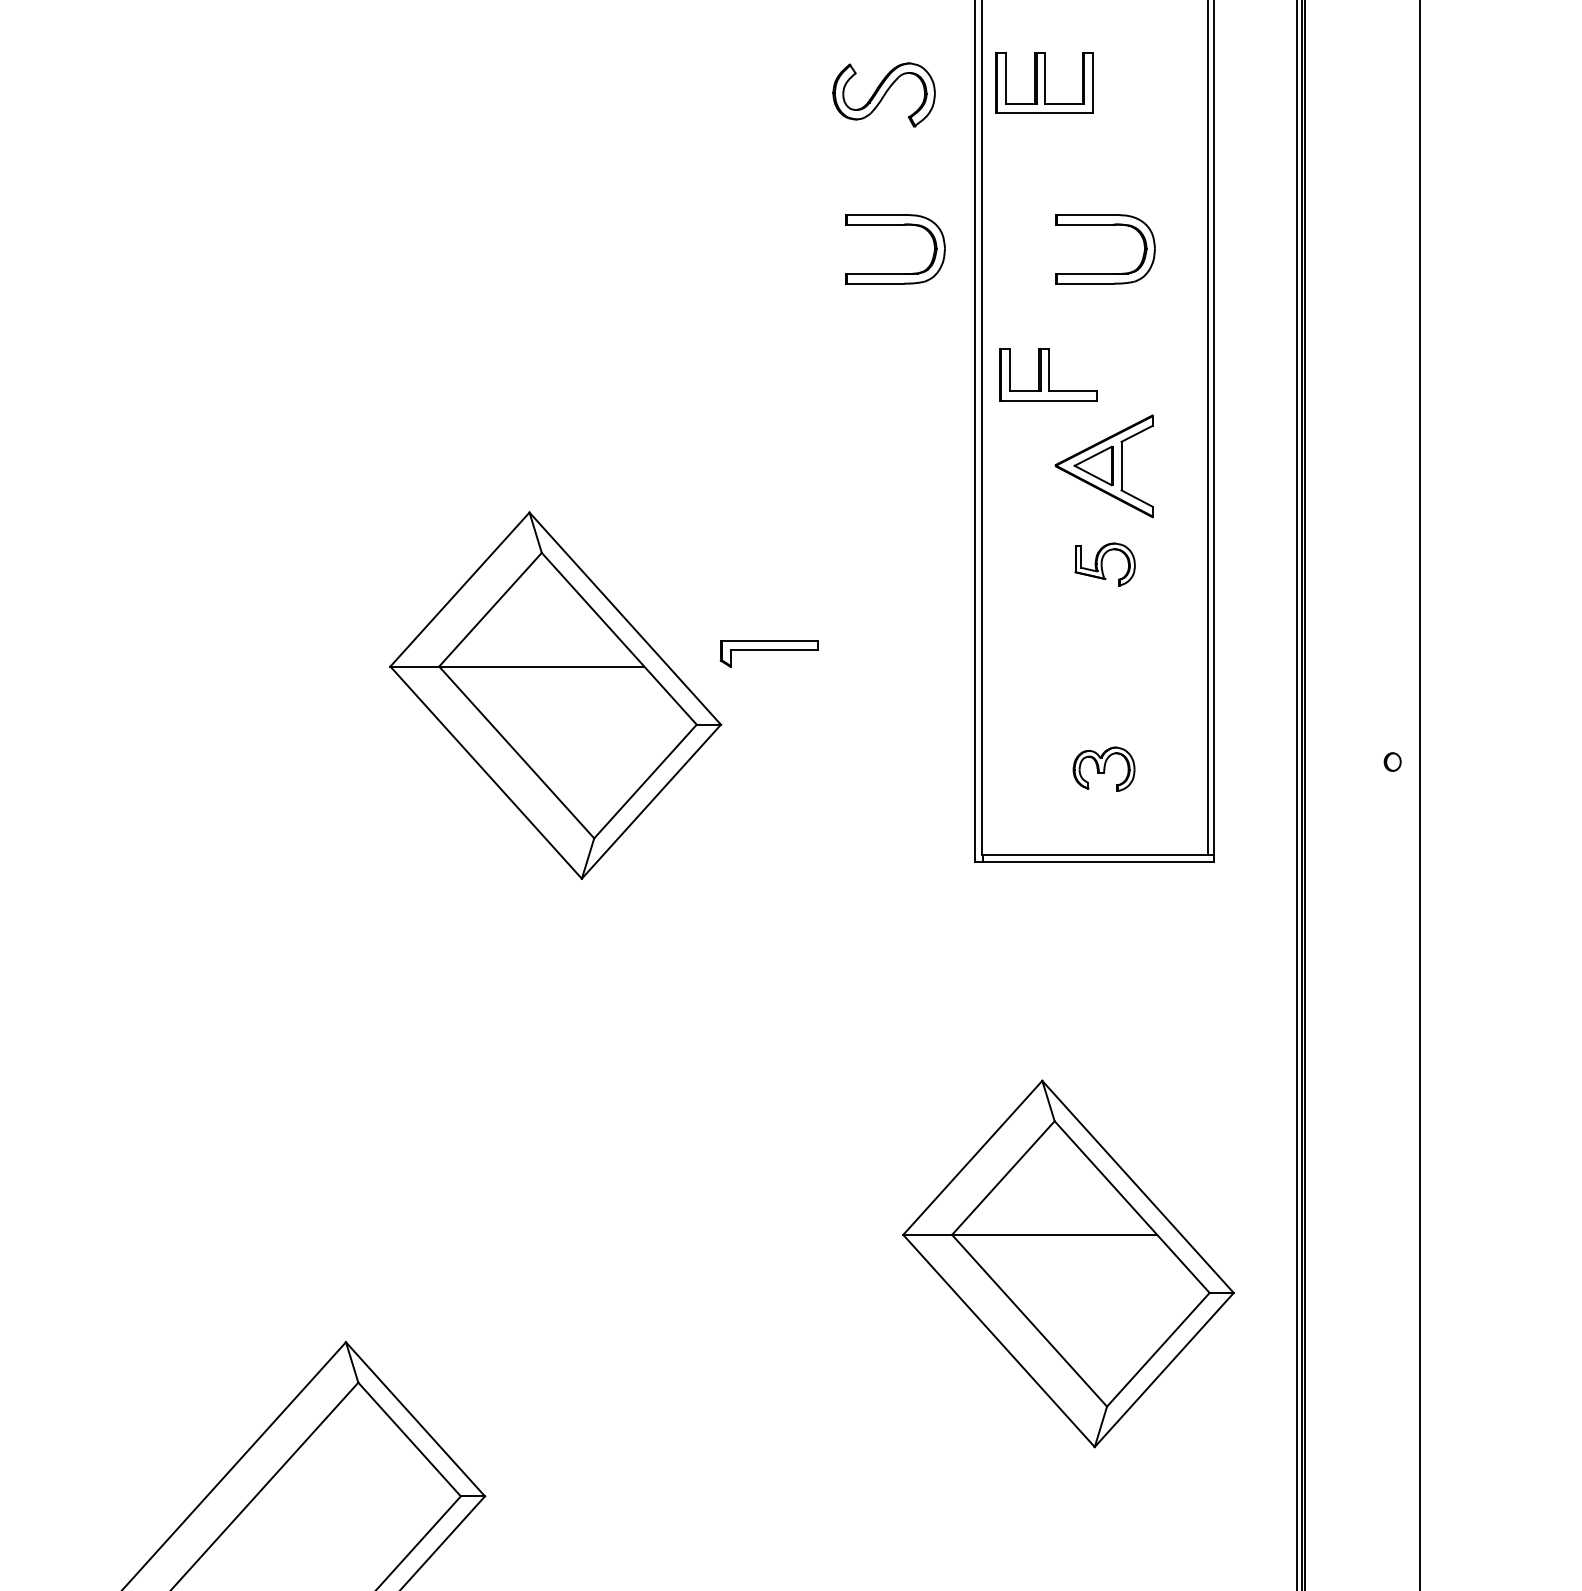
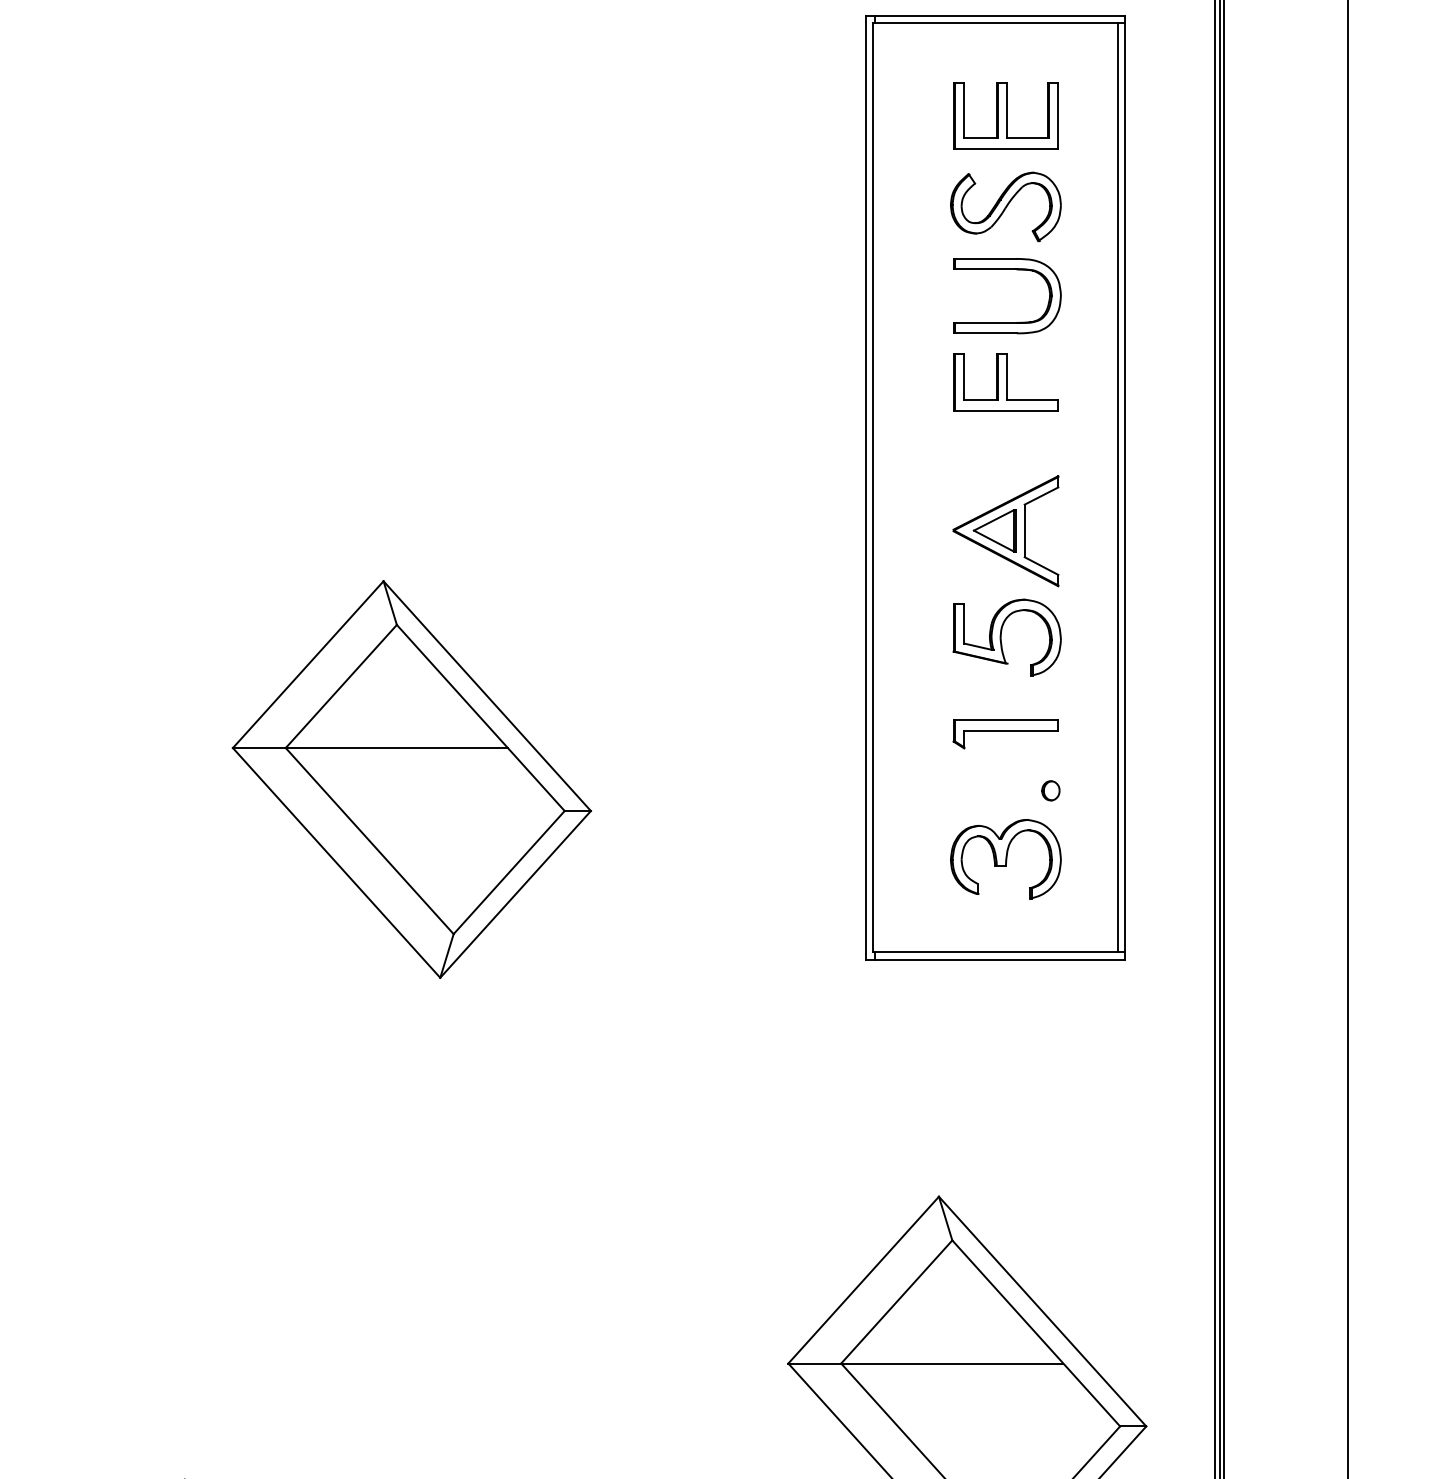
part: (1044, 82) -> (1006, 115), moved
part: (883, 94) -> (1005, 206), moved
part: (895, 225) -> (779, 270), removed
part: (1048, 374) -> (1006, 381), moved
part: (1104, 564) -> (1006, 637), size x1.67
part: (768, 653) -> (1005, 733), moved
part: (1392, 761) -> (1050, 790), moved
part: (1103, 769) -> (1005, 859), size x1.67

